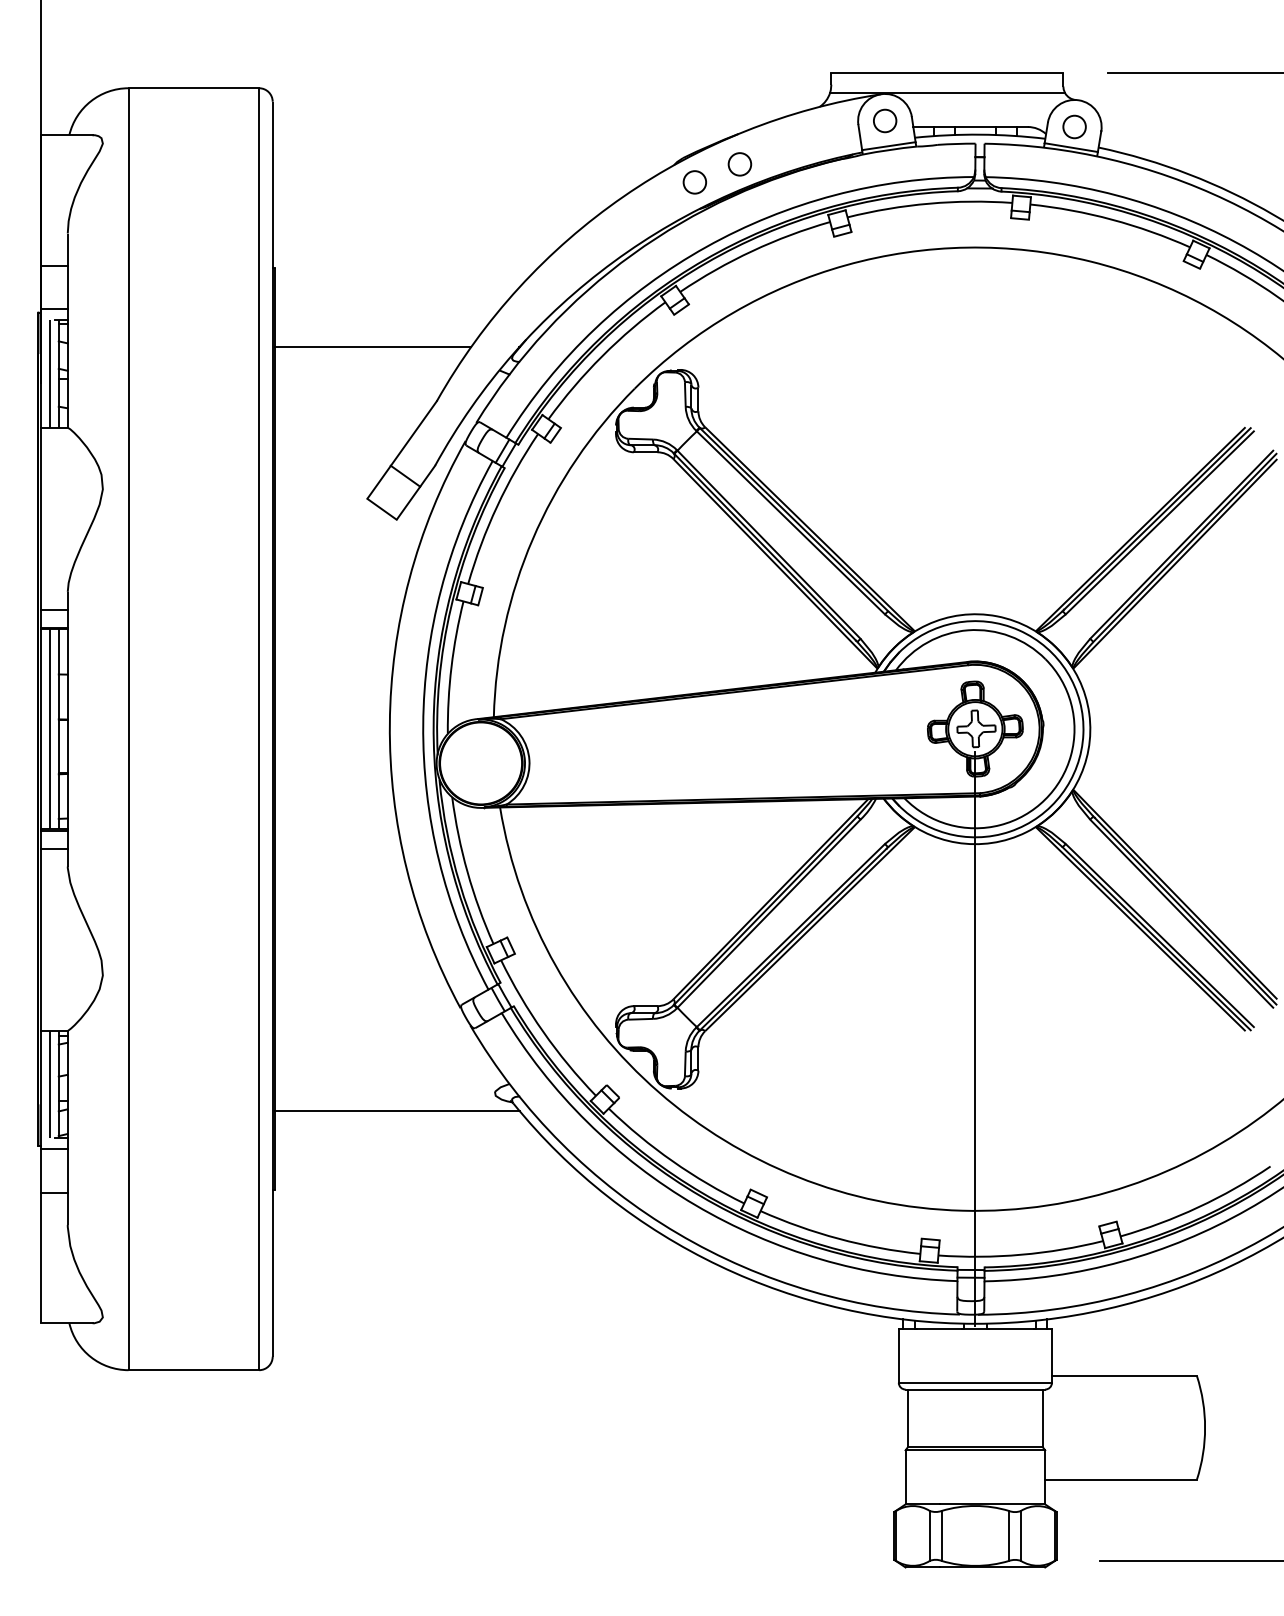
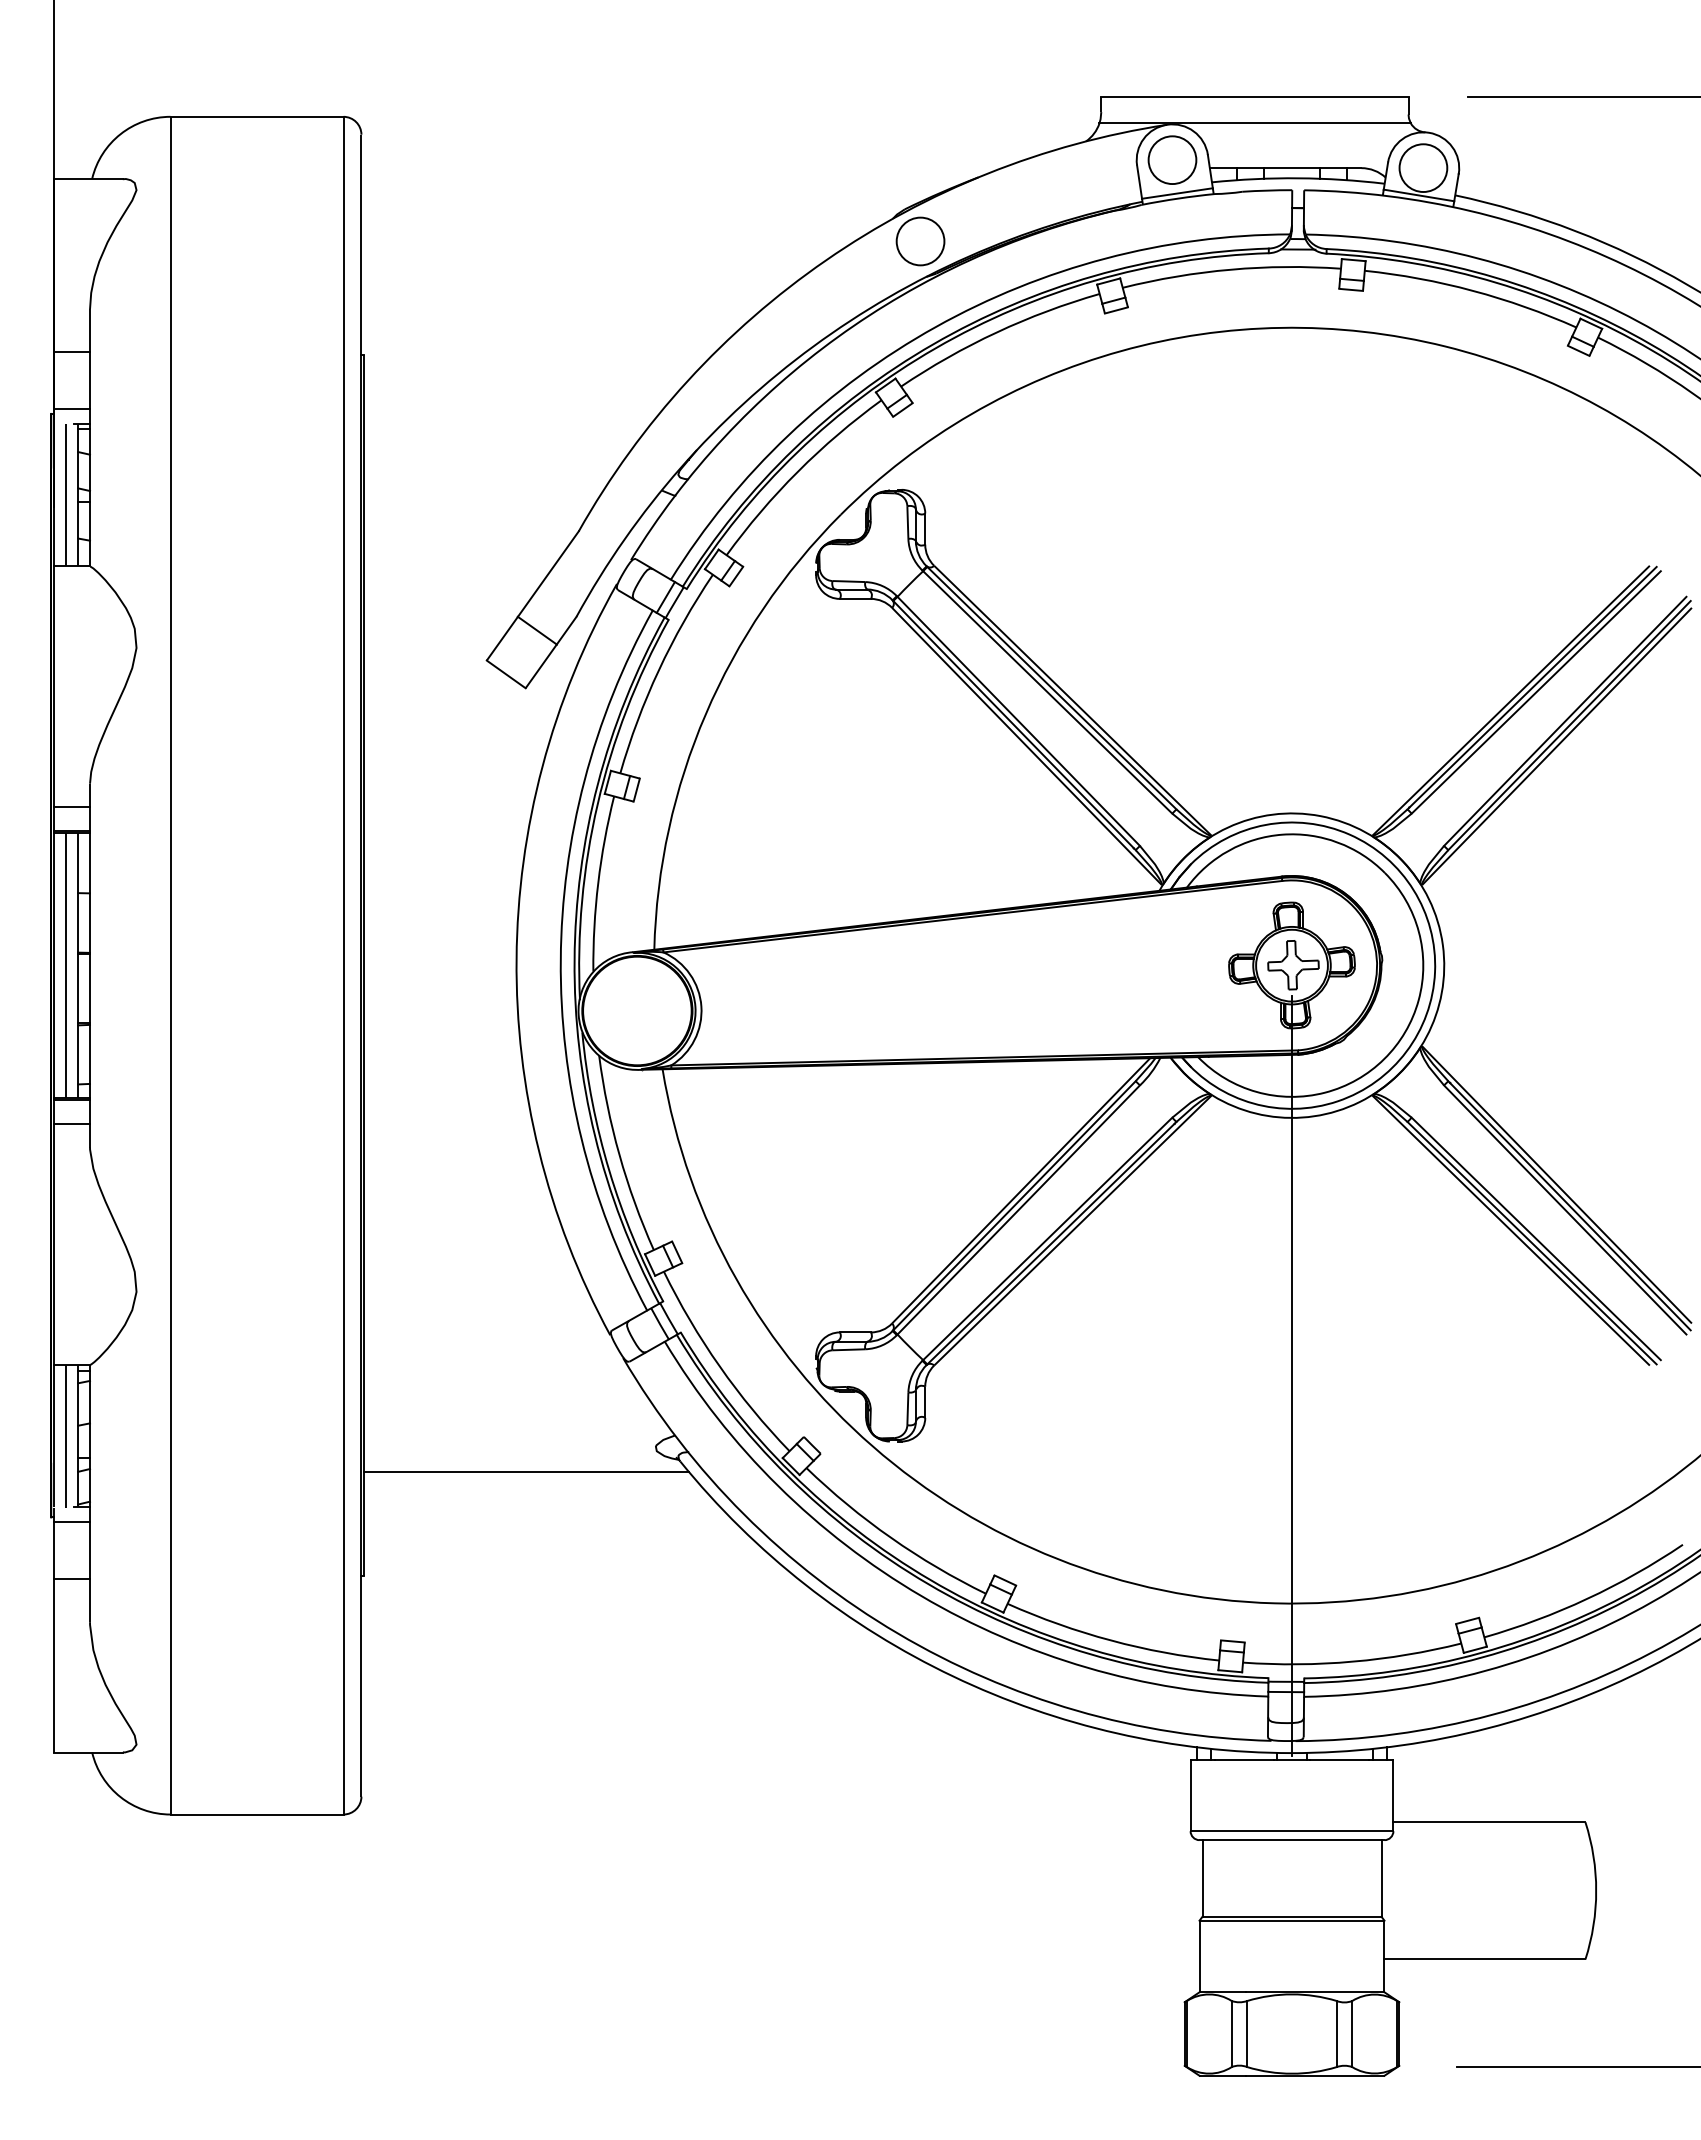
circle: (885, 121) -> (1172, 160), size x1.6
circle: (1074, 127) -> (1423, 168), size x1.6
circle: (739, 164) -> (979, 217), removed
circle: (694, 182) -> (920, 241), size x1.6
line: (373, 347) -> (494, 459), removed

